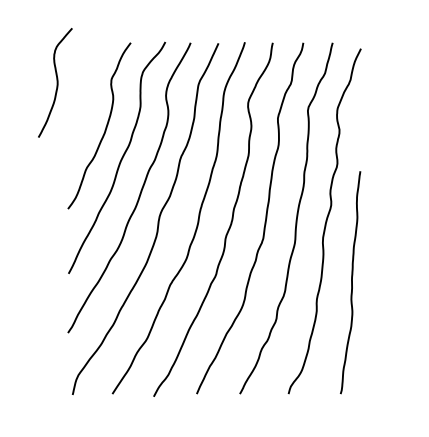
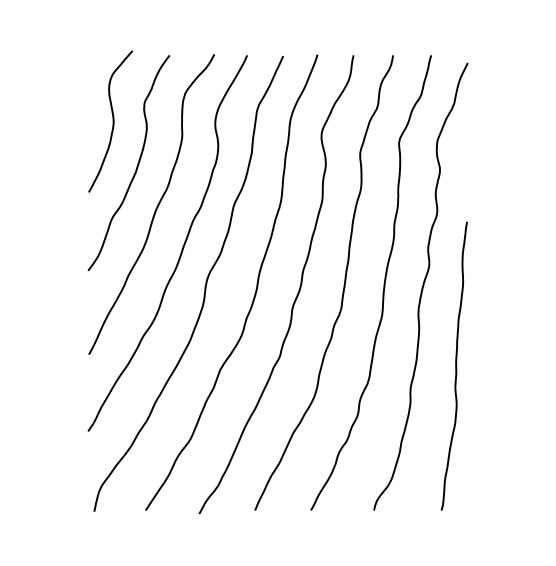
curve: (56, 82) -> (112, 121), moved

